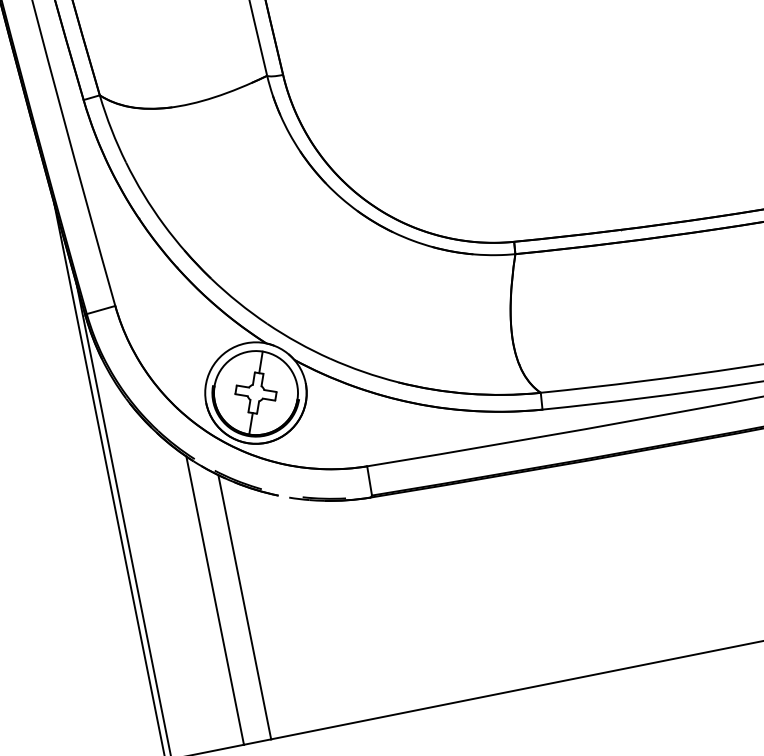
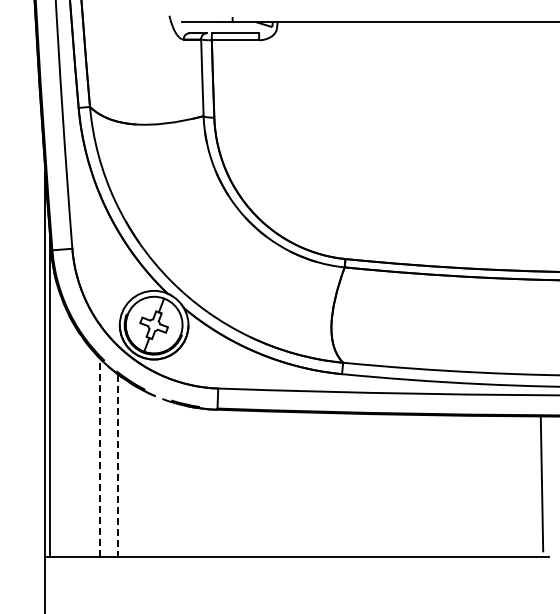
line: (214, 599) -> (99, 456), solid -> dashed
line: (245, 608) -> (118, 466), solid -> dashed

